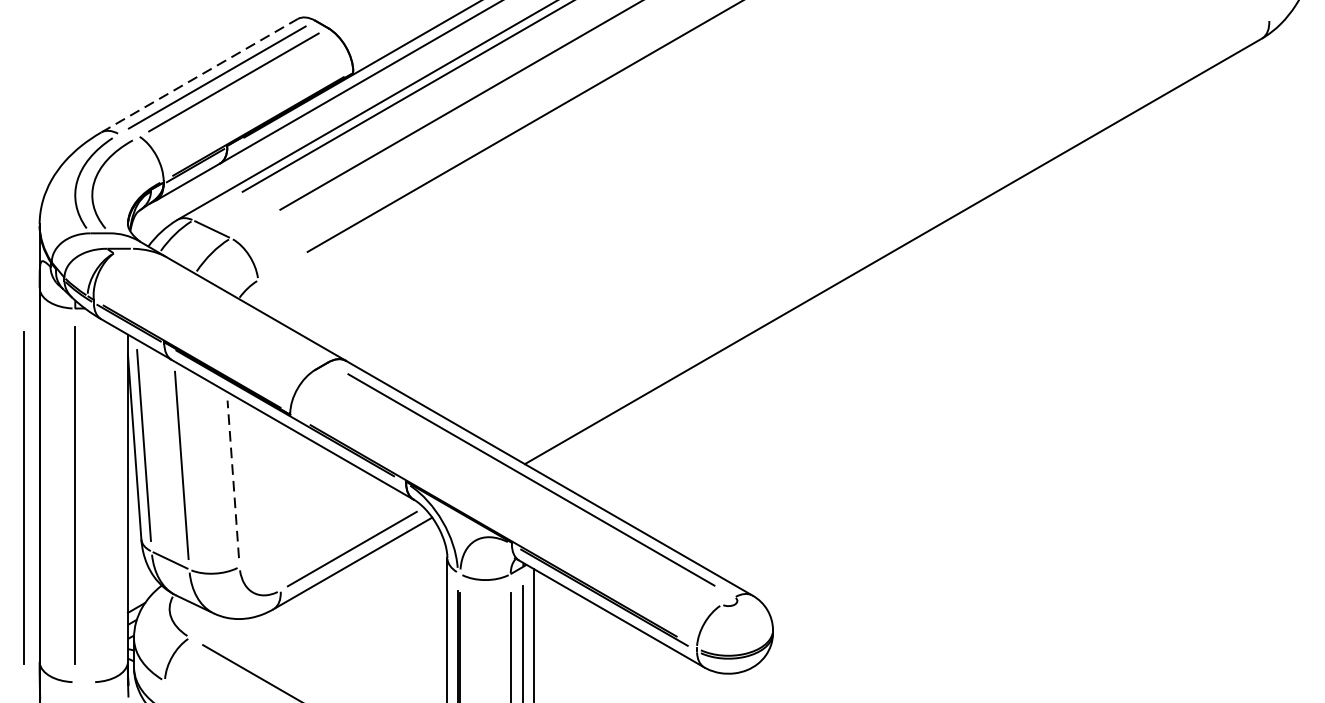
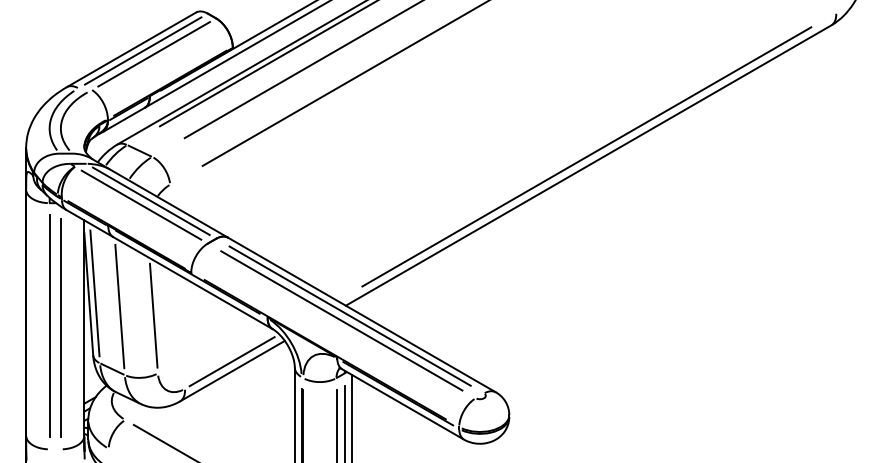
line: (199, 75) -> (131, 49), dashed -> solid
line: (890, 237) -> (586, 156), added
line: (228, 305) -> (150, 201), added
line: (214, 310) -> (141, 204), added
line: (232, 479) -> (153, 315), dashed -> solid
line: (518, 486) -> (341, 320), added
line: (23, 497) -> (60, 327), moved

